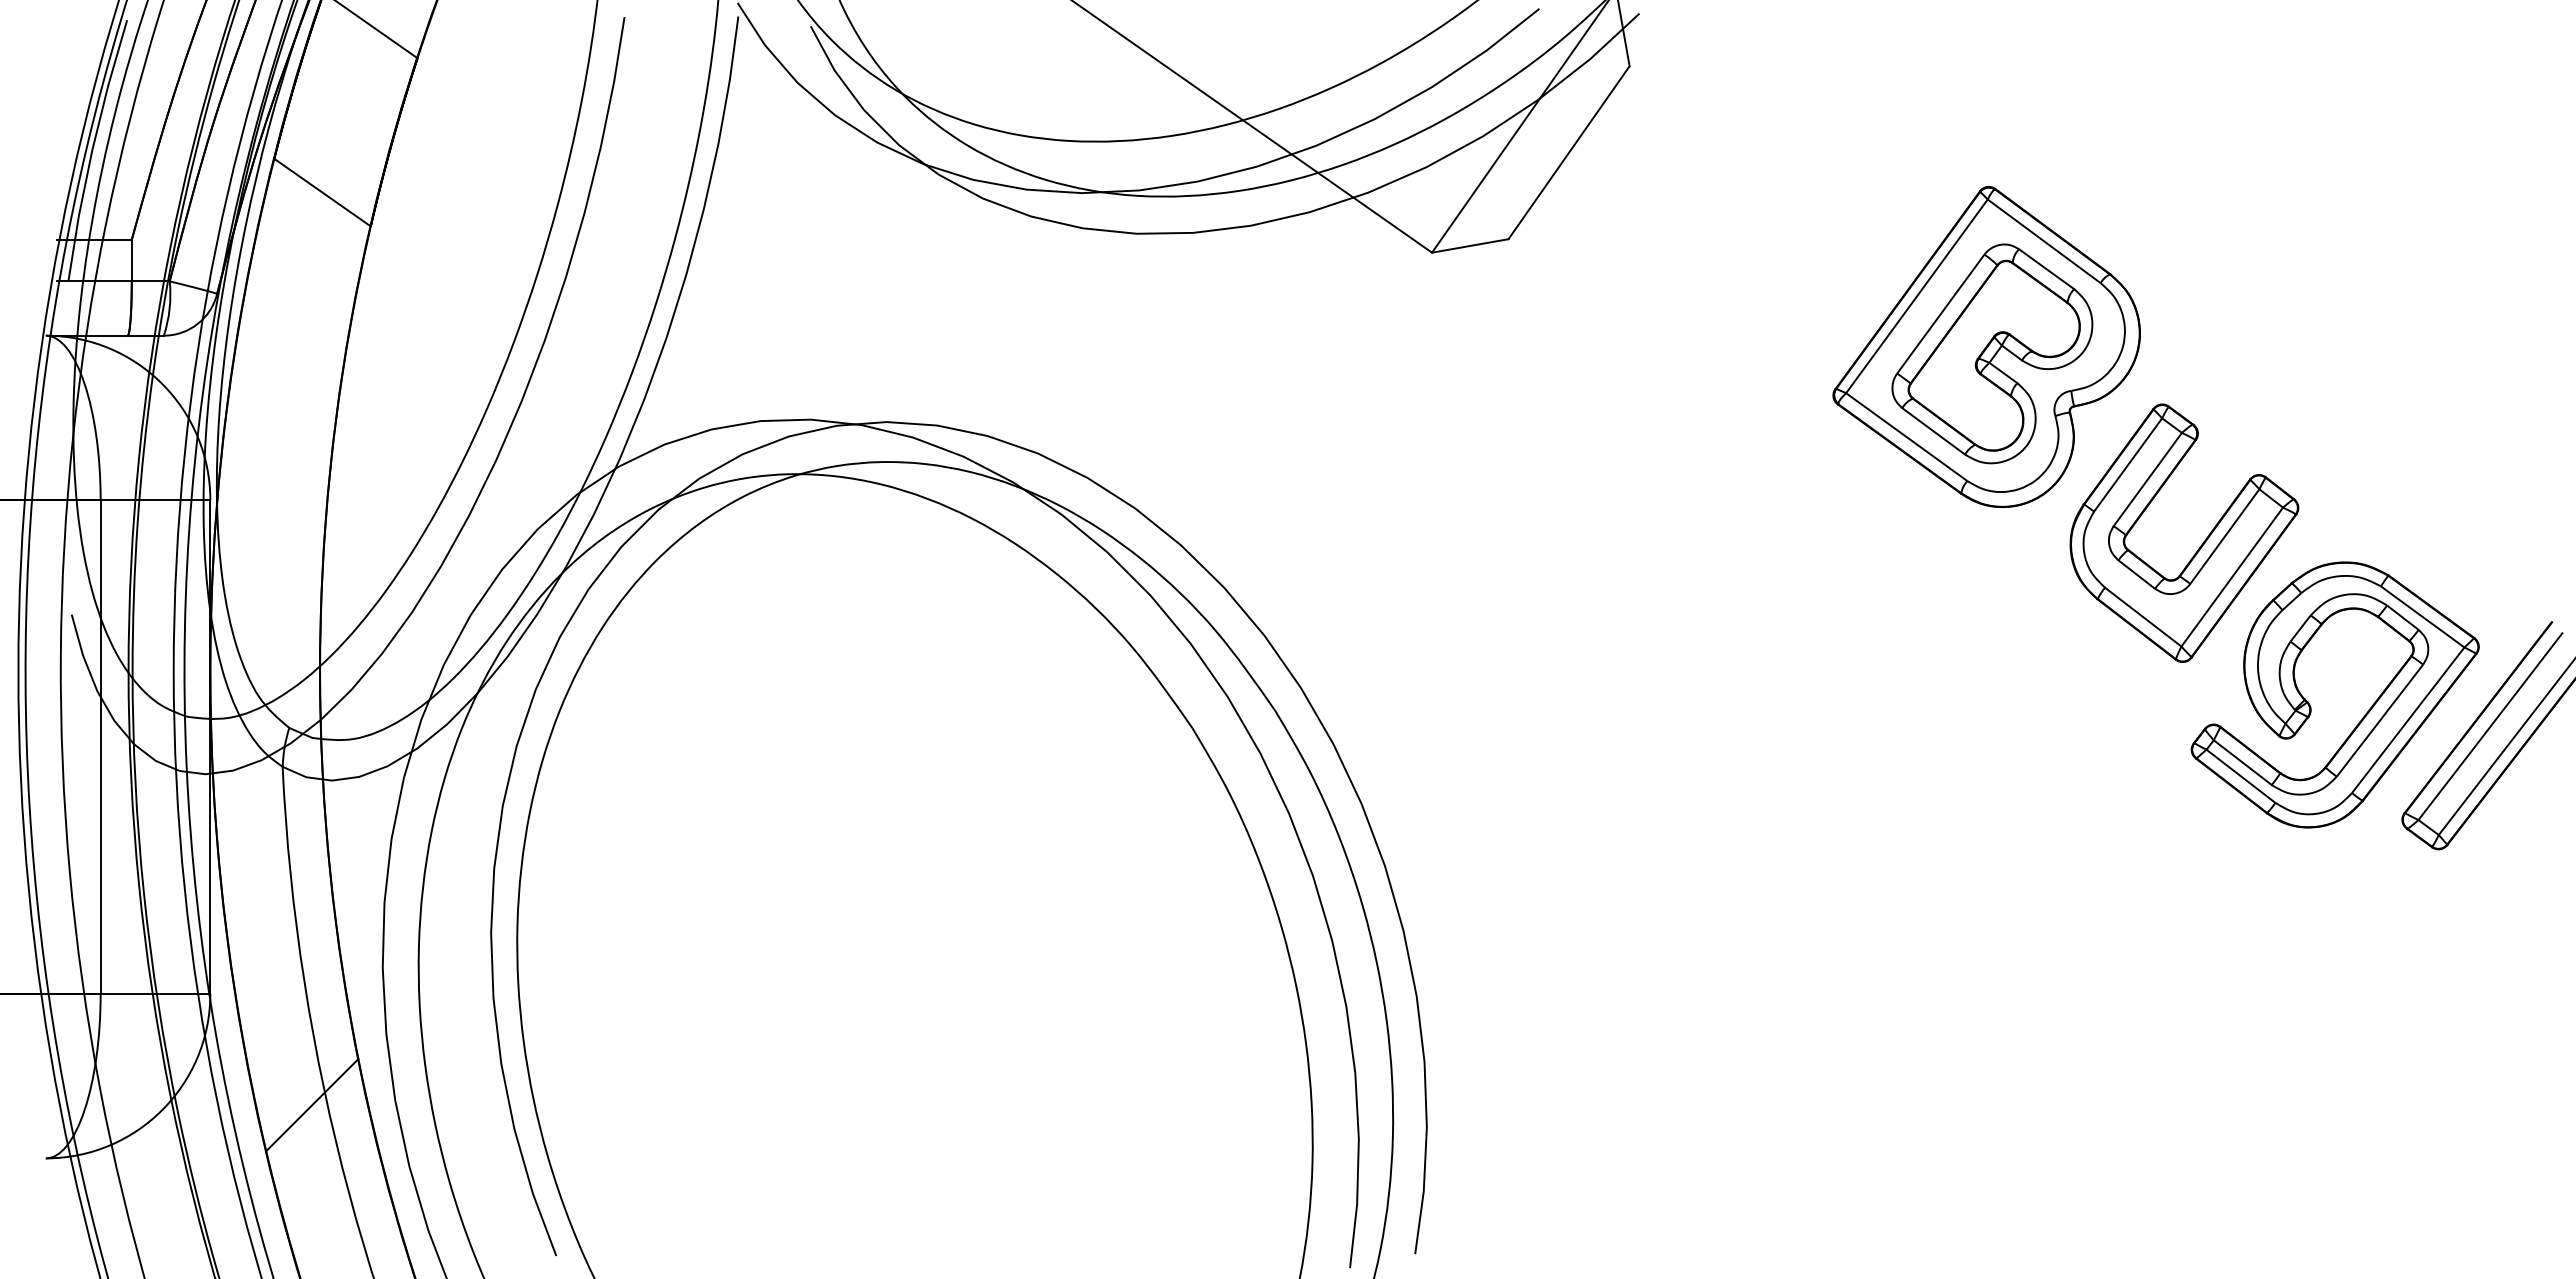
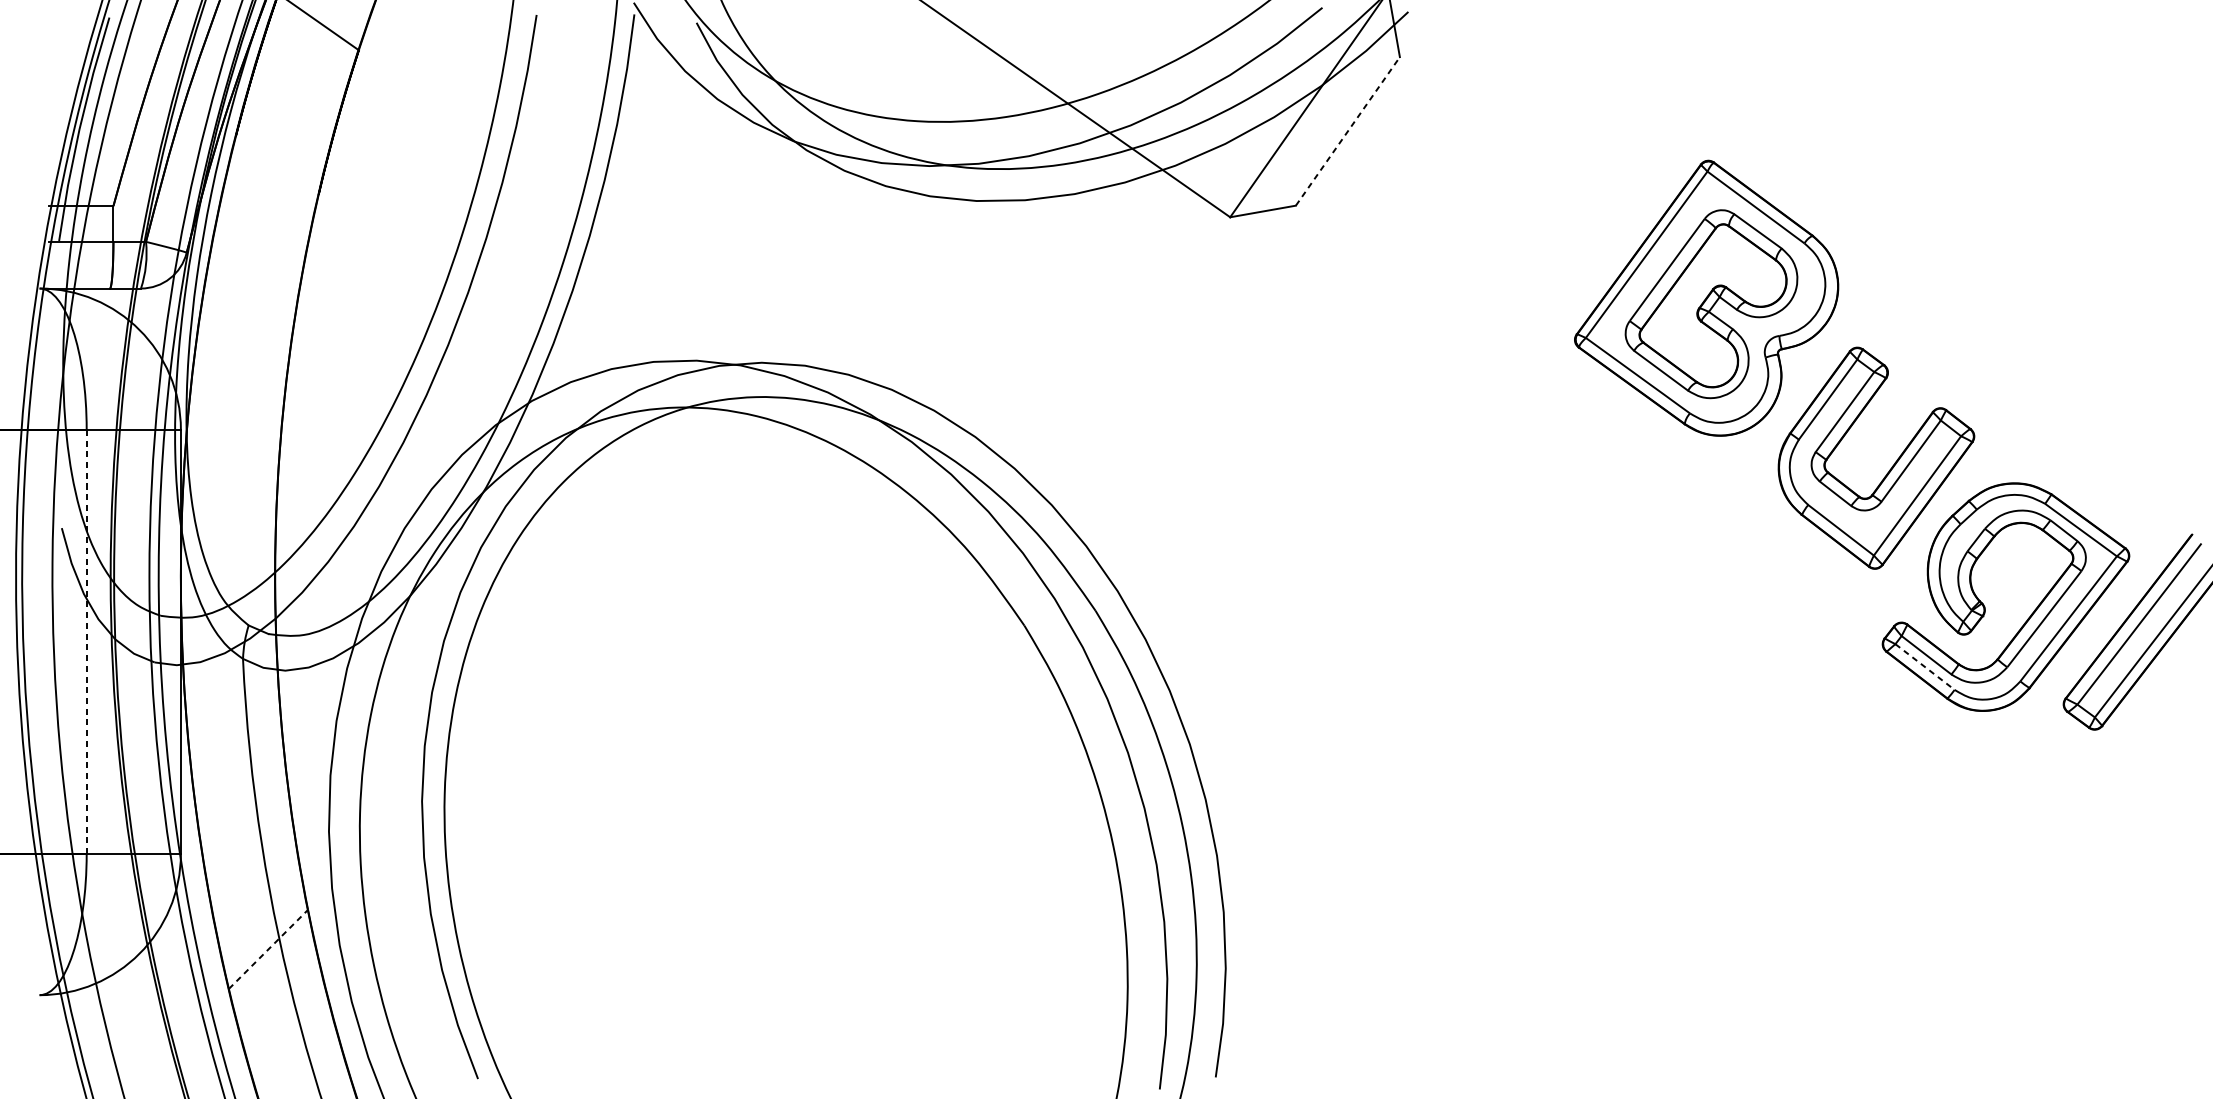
line: (1569, 152) -> (1348, 131), solid -> dashed
line: (322, 192) -> (277, 165), removed
line: (100, 747) -> (86, 642), solid -> dashed
line: (2241, 776) -> (1925, 667), solid -> dashed
line: (312, 1104) -> (268, 948), solid -> dashed

